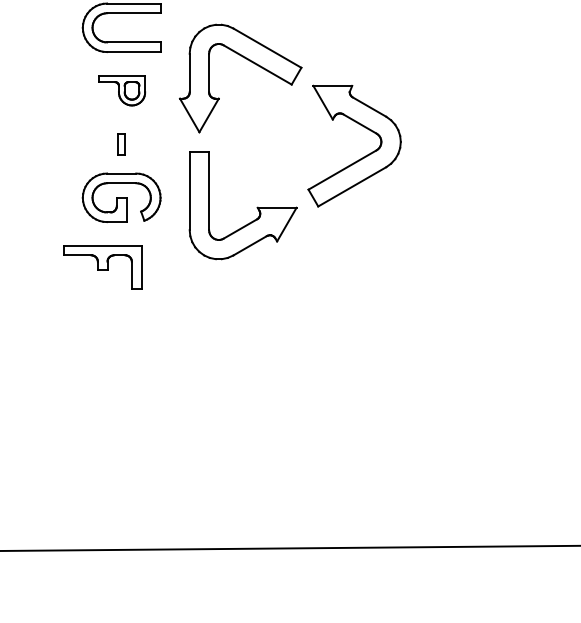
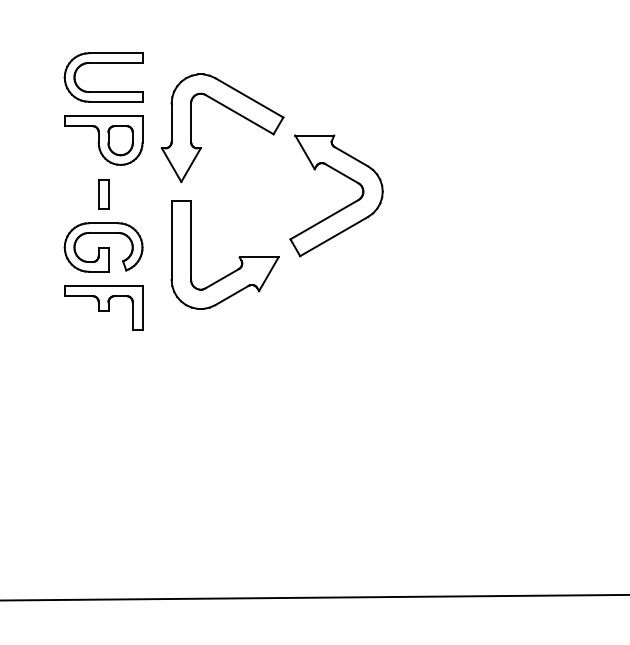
part: (121, 90) -> (103, 140), size x1.67
part: (121, 144) -> (103, 194), size x1.43
part: (102, 266) -> (103, 307), moved

